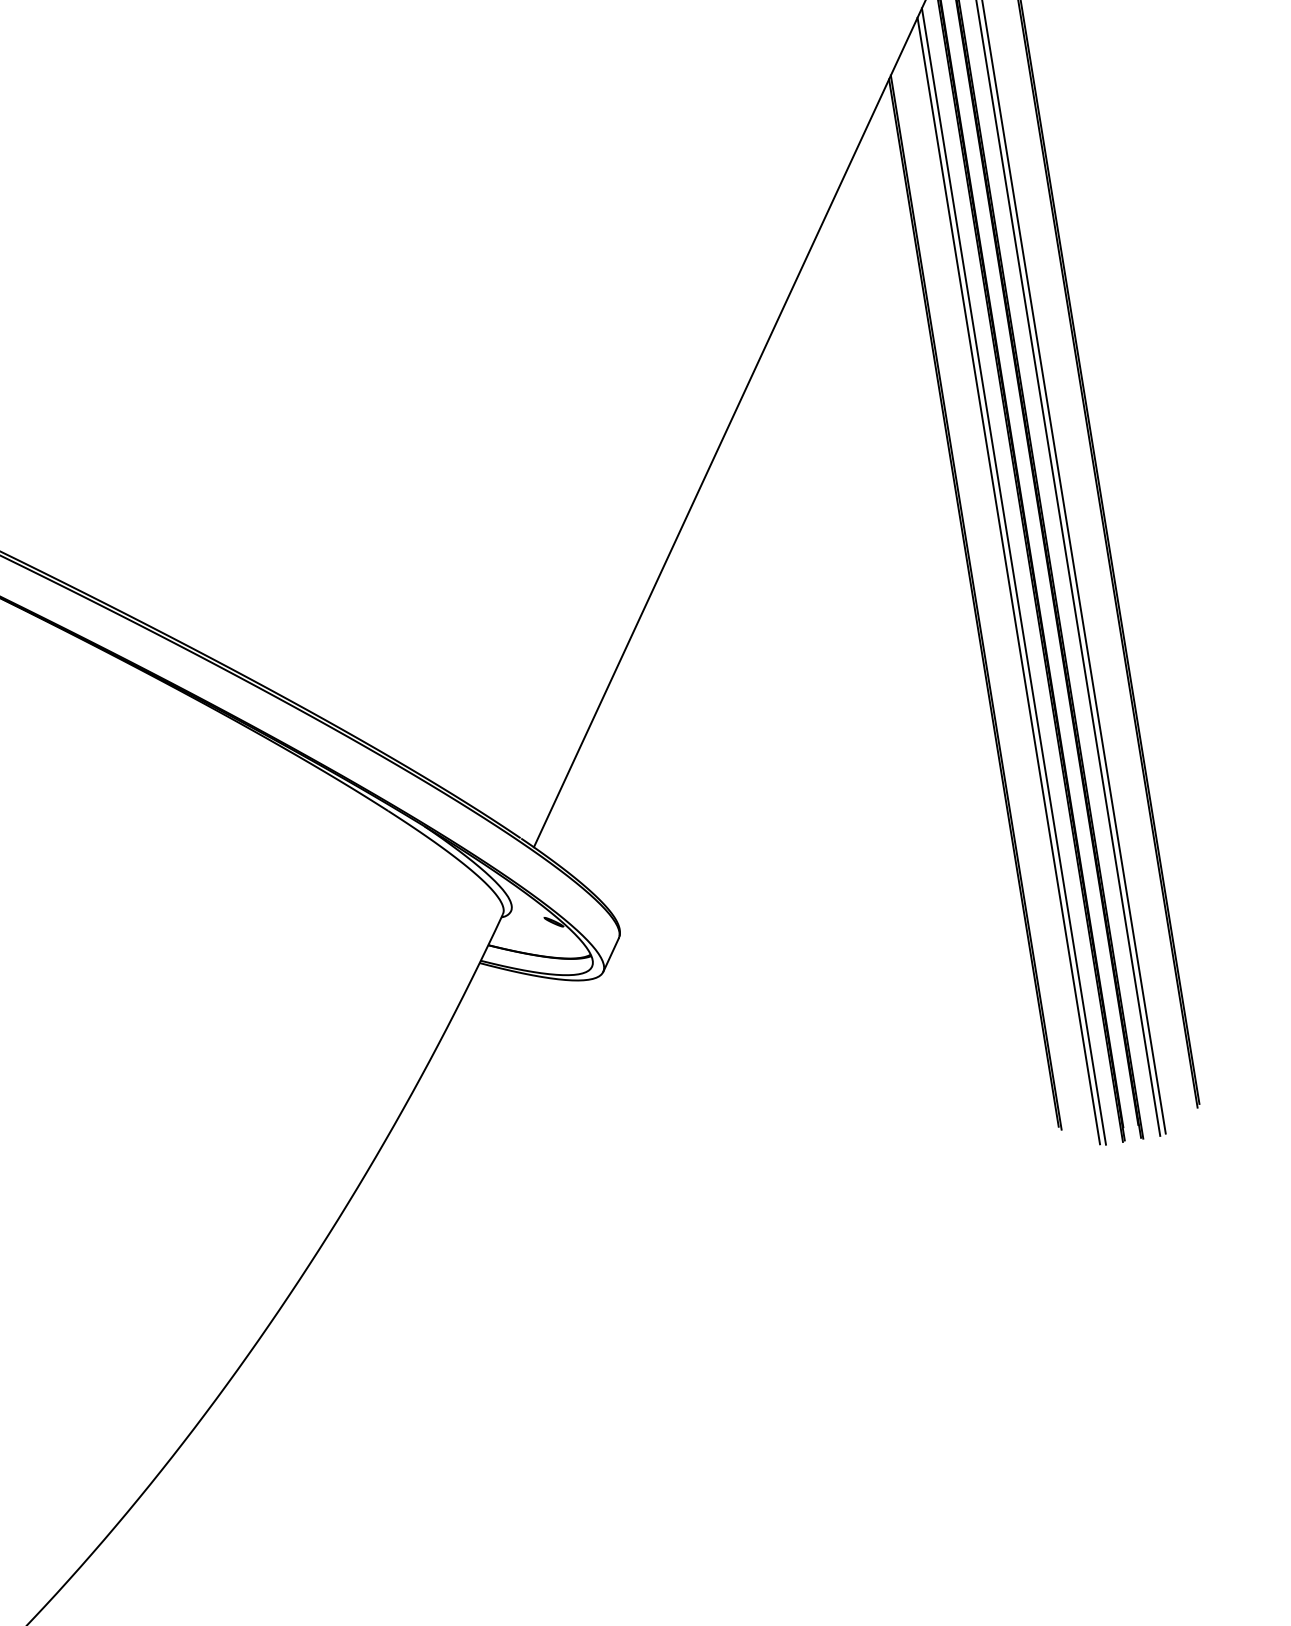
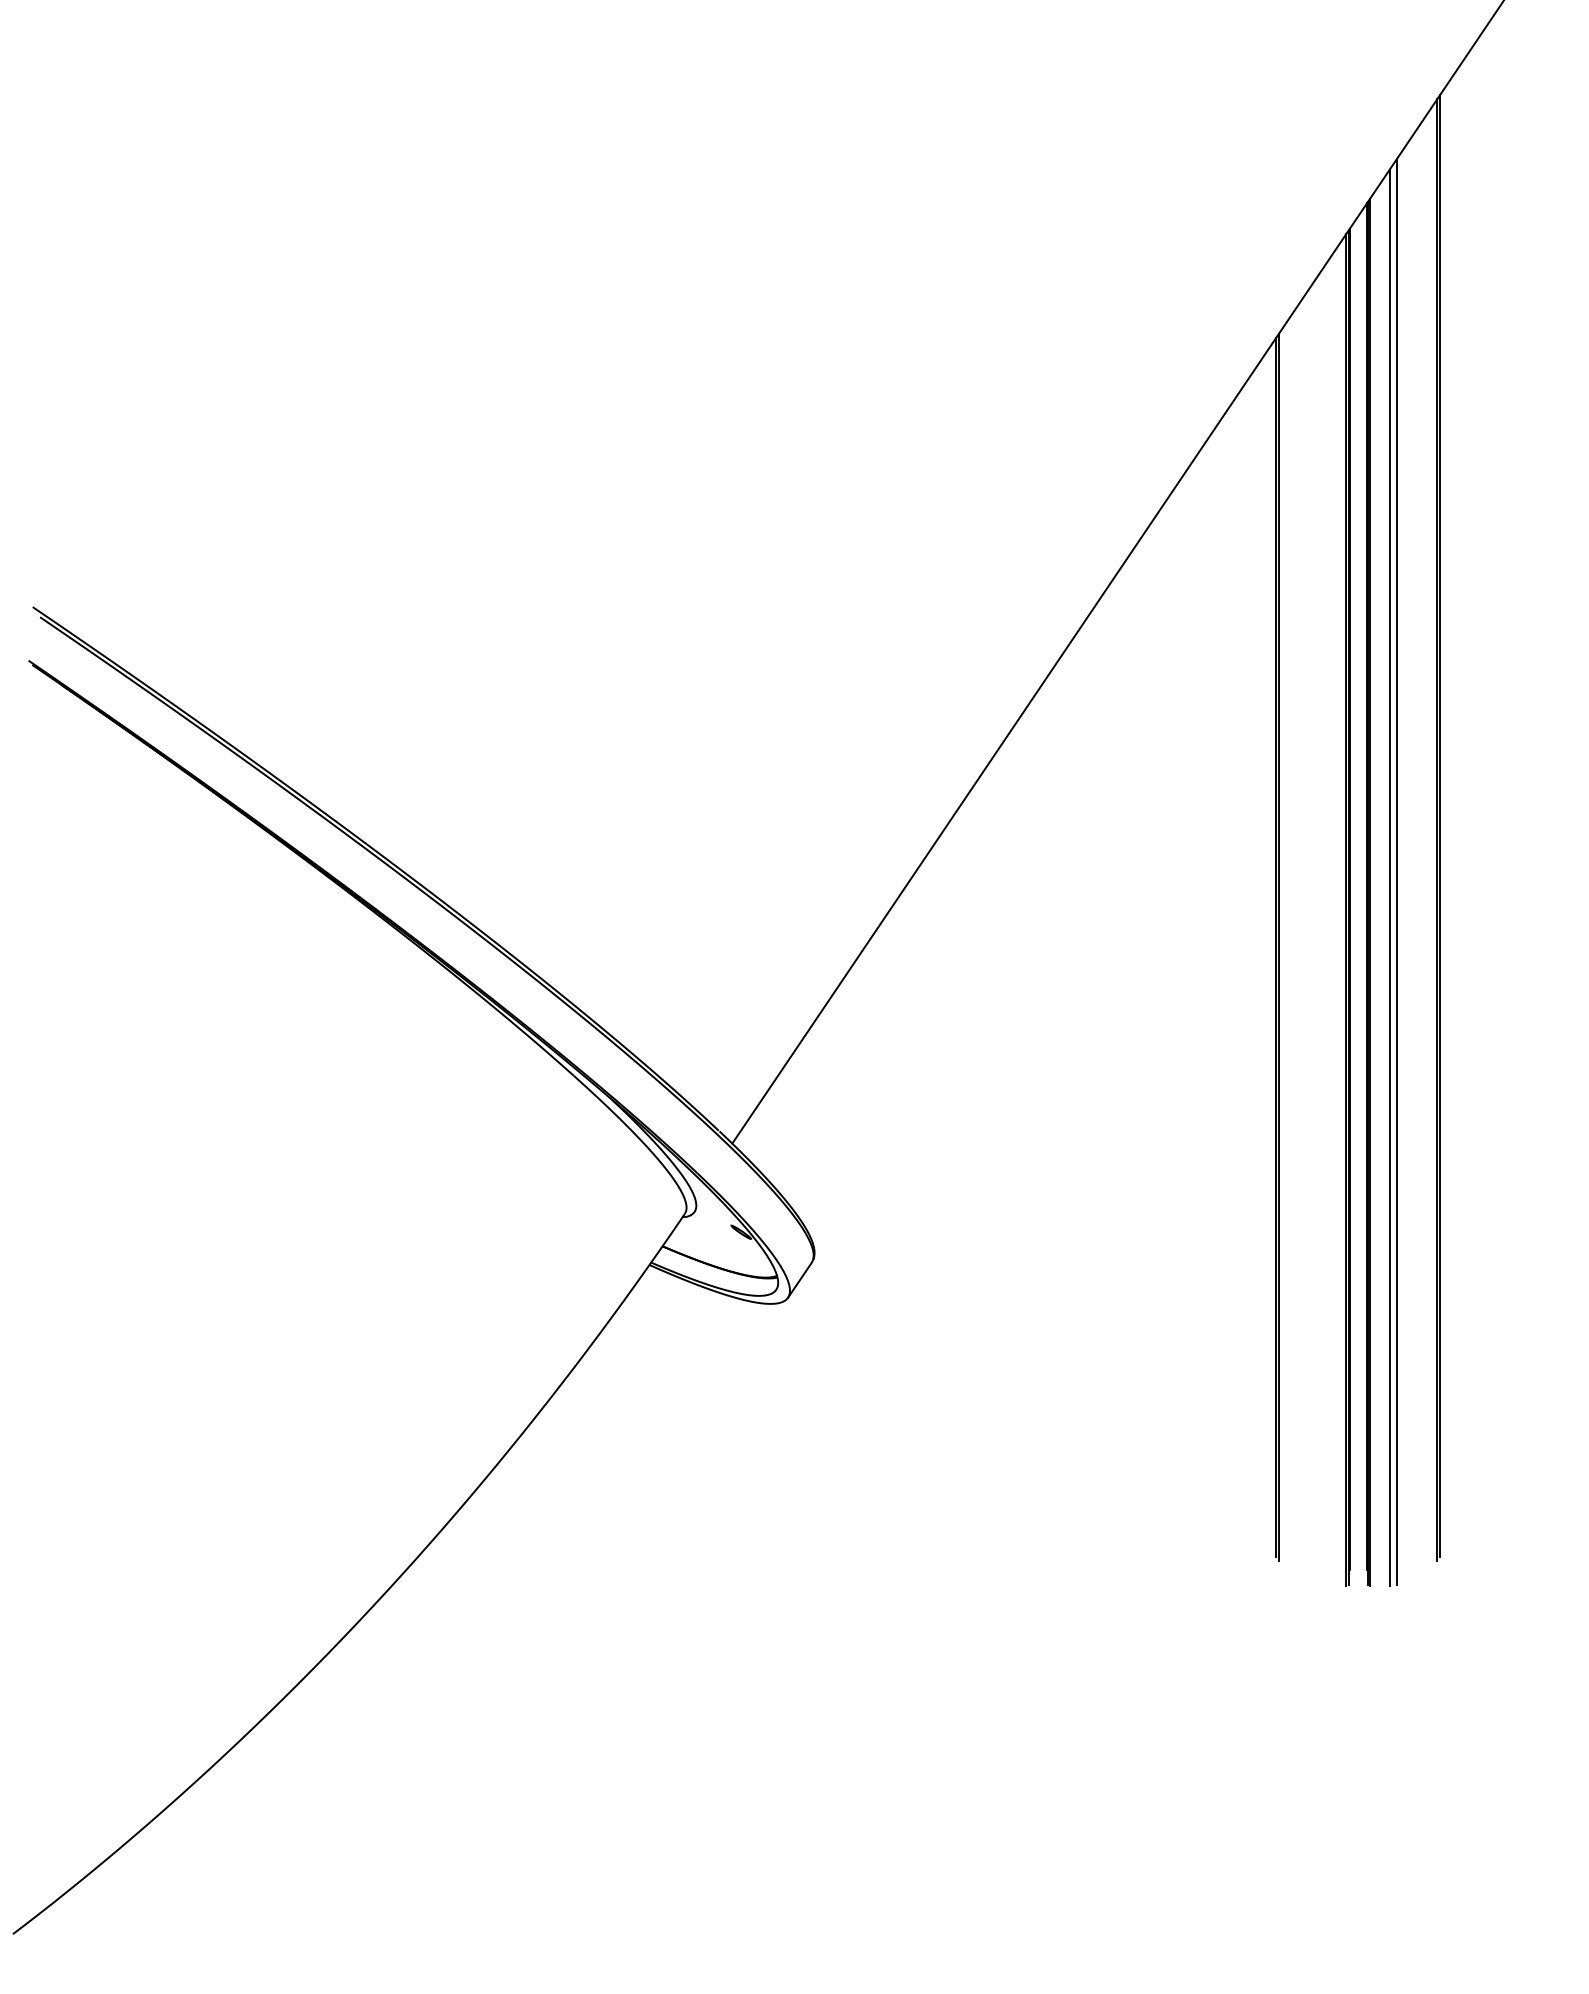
line: (1013, 576) -> (1326, 924), removed
line: (1008, 580) -> (1319, 928), removed

